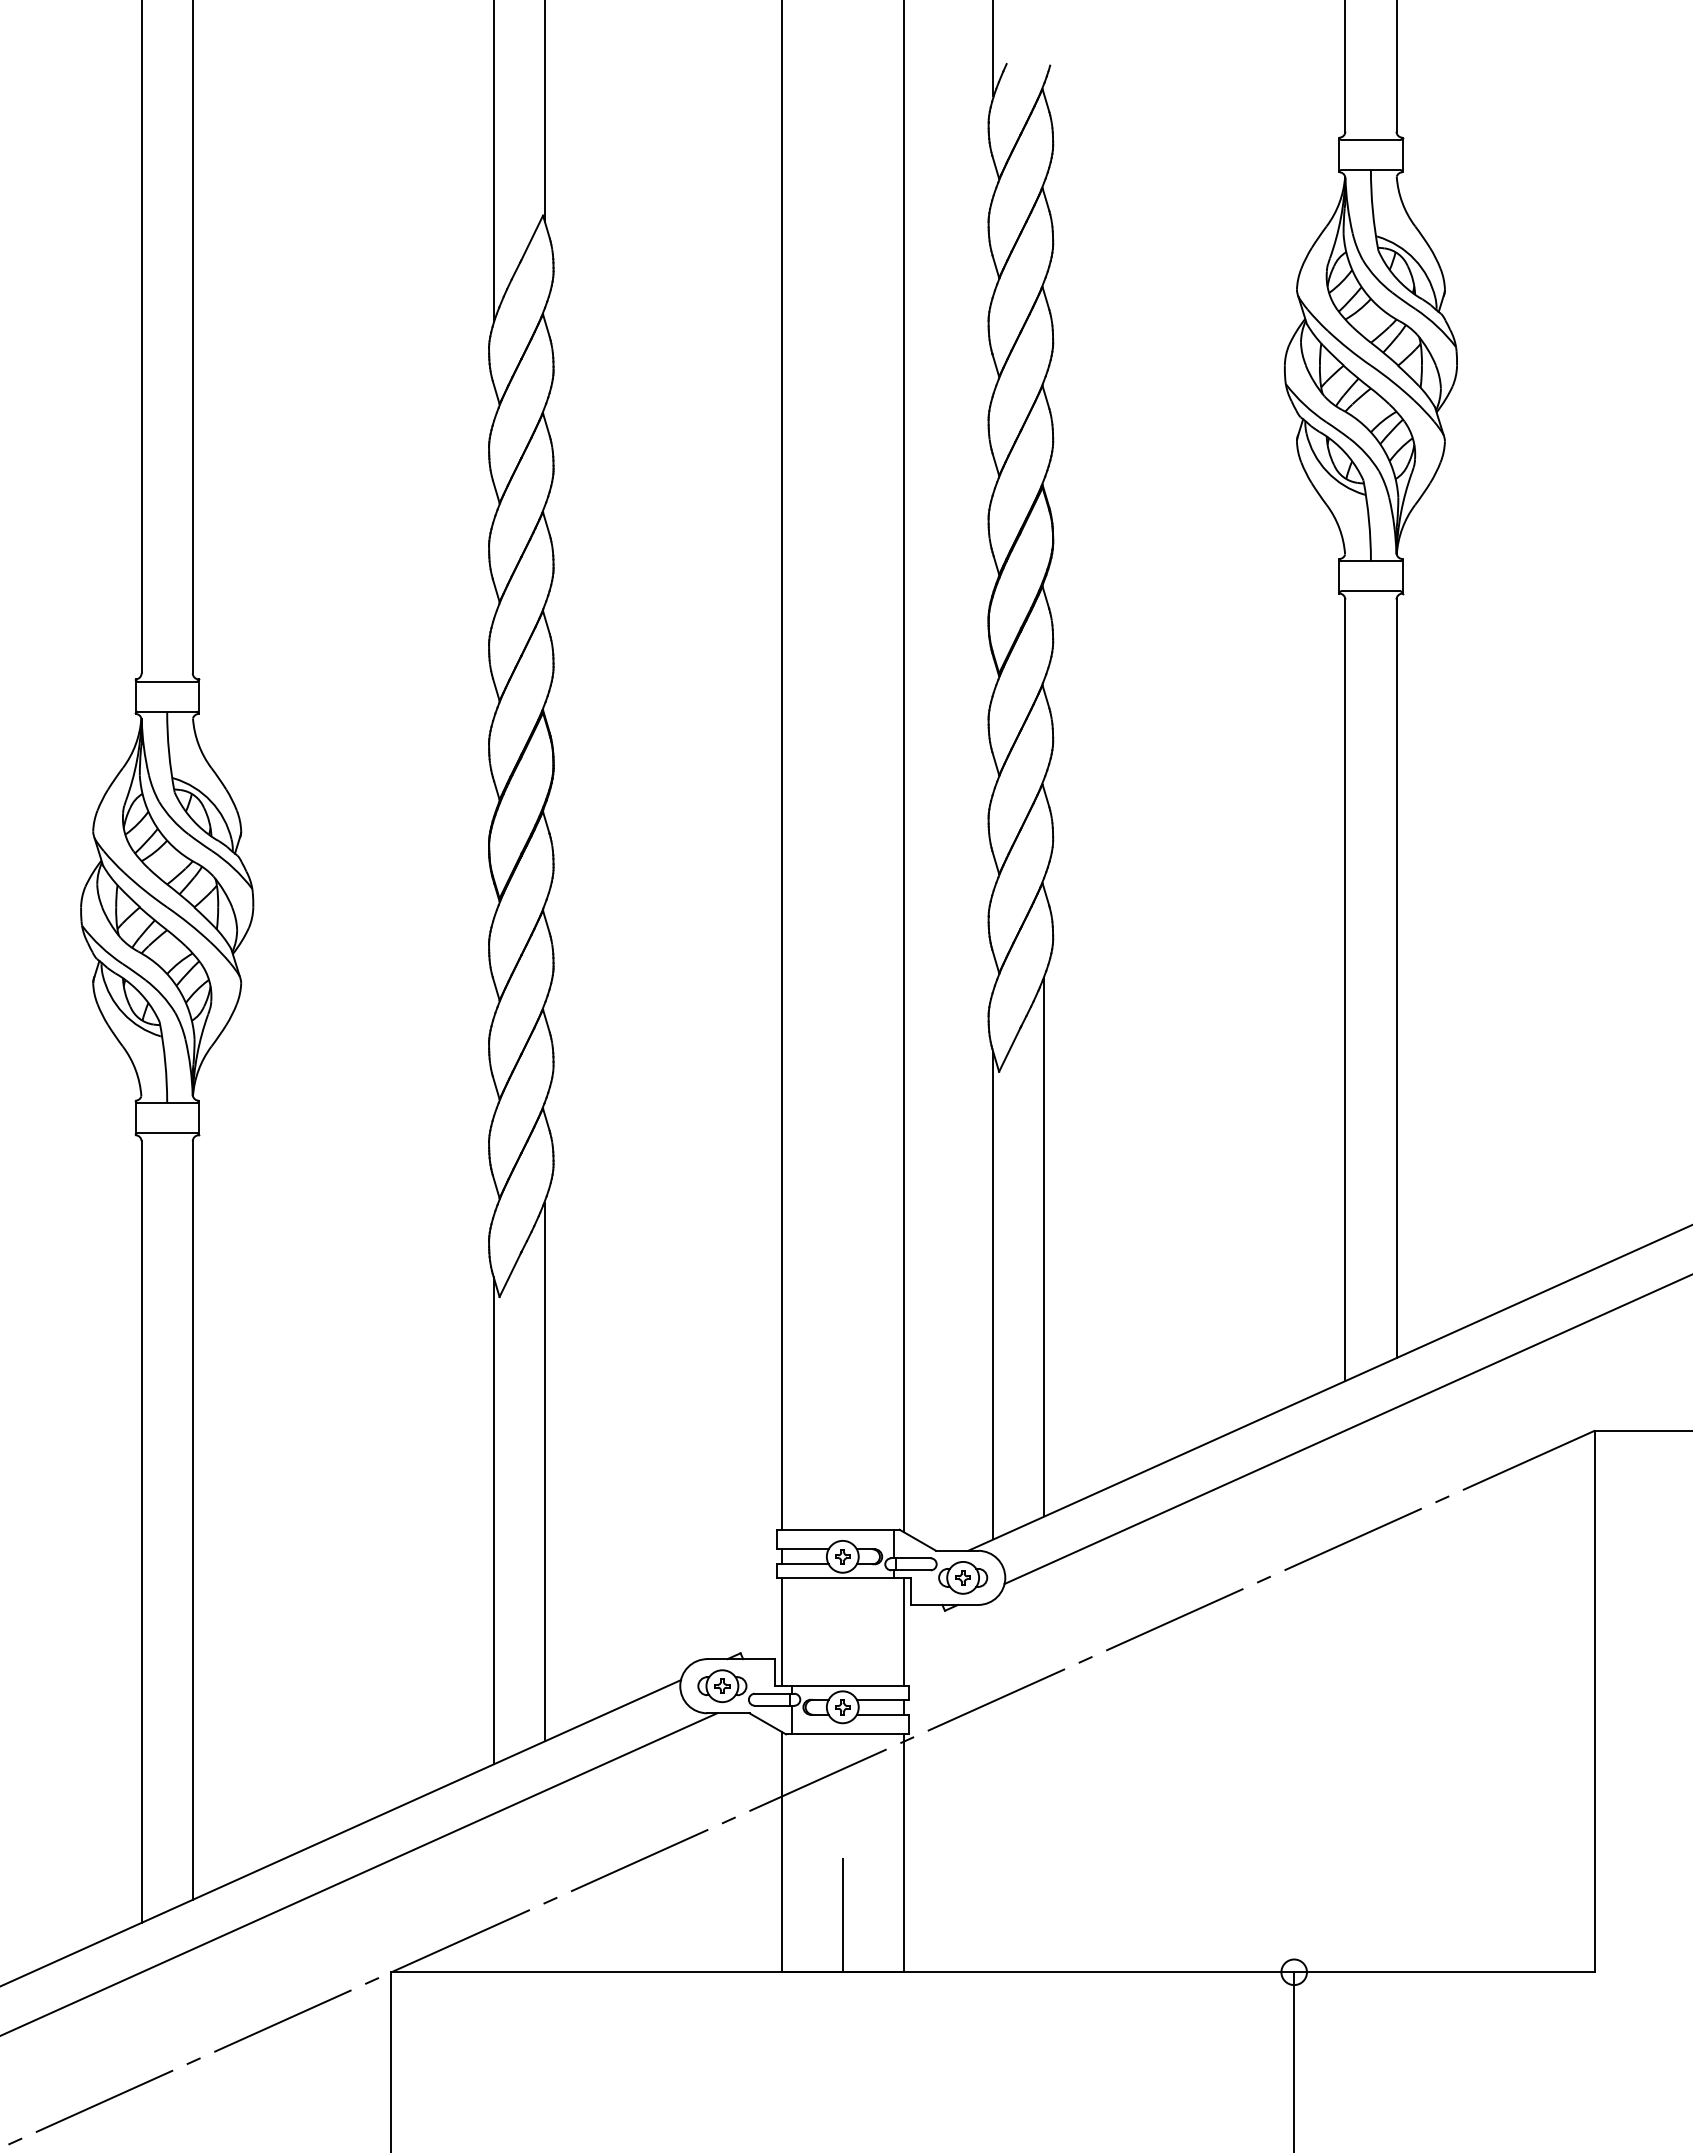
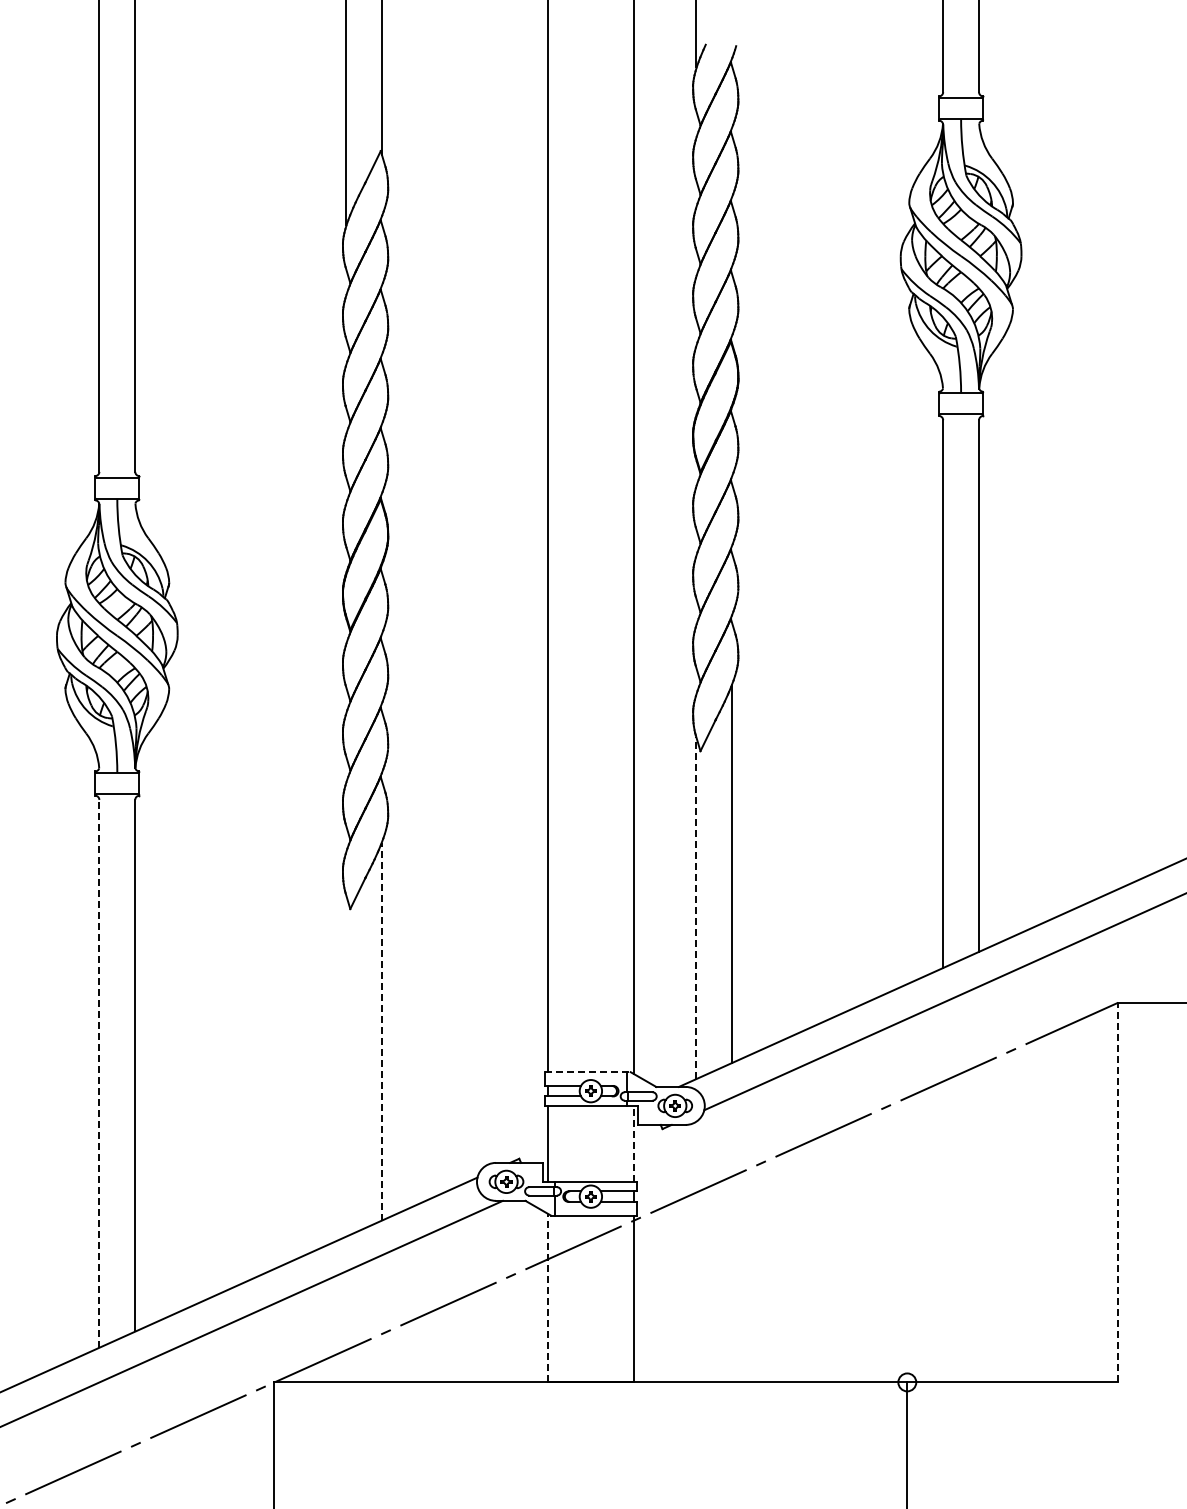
line: (993, 1296) -> (696, 908), solid -> dashed
line: (545, 1471) -> (382, 1031), solid -> dashed
line: (494, 1520) -> (346, 1065), removed
line: (839, 1530) -> (588, 1072), solid -> dashed
line: (141, 1531) -> (99, 1073), solid -> dashed
line: (903, 1631) -> (633, 1143), solid -> dashed
line: (1595, 1701) -> (1118, 1192), solid -> dashed
line: (782, 1851) -> (548, 1297), solid -> dashed
line: (842, 1913) -> (590, 1341), removed

